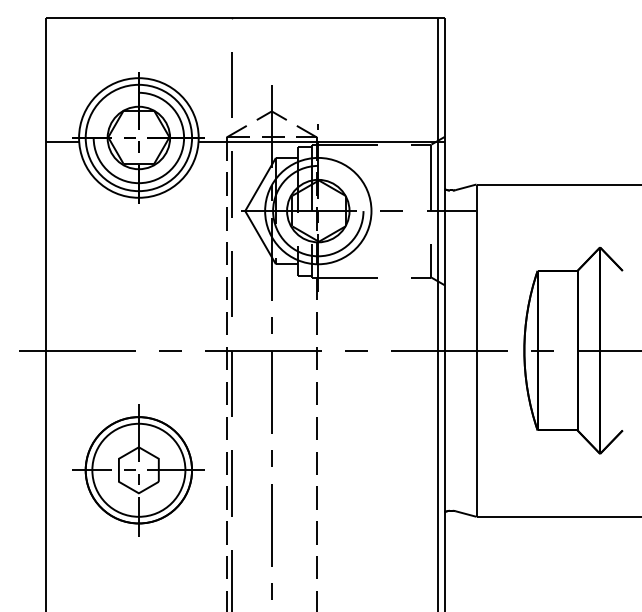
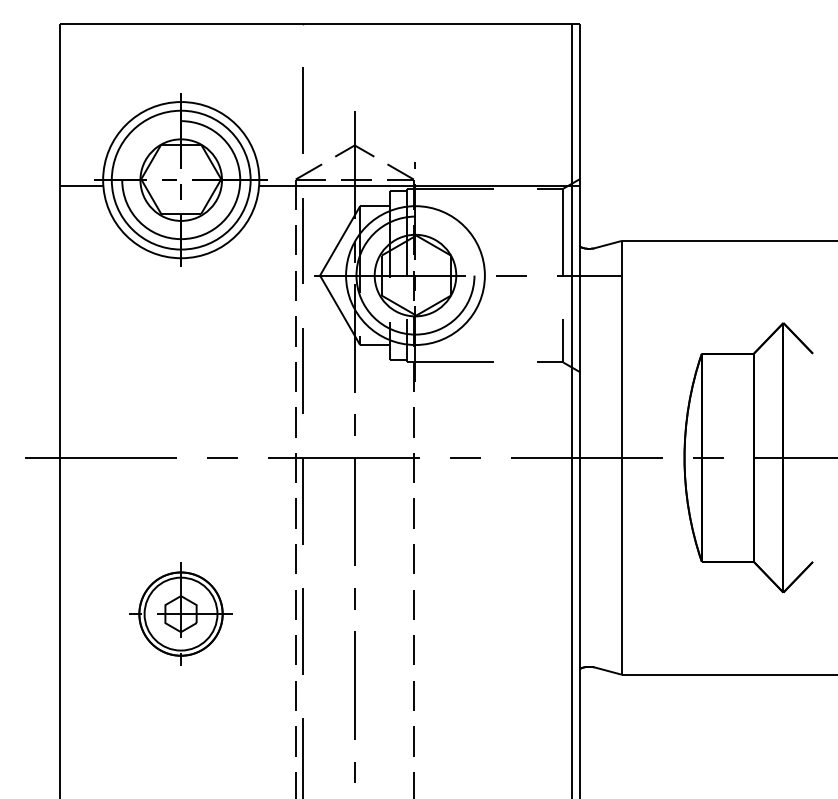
part: (138, 470) -> (180, 614), size x0.6

